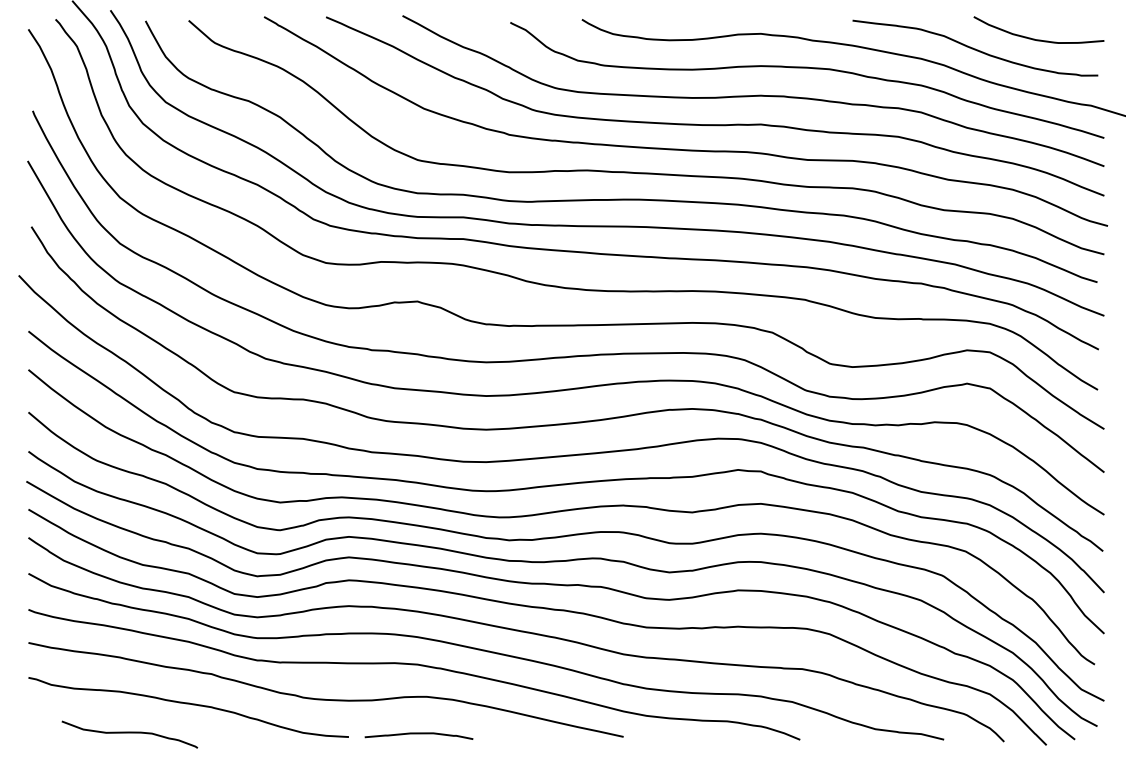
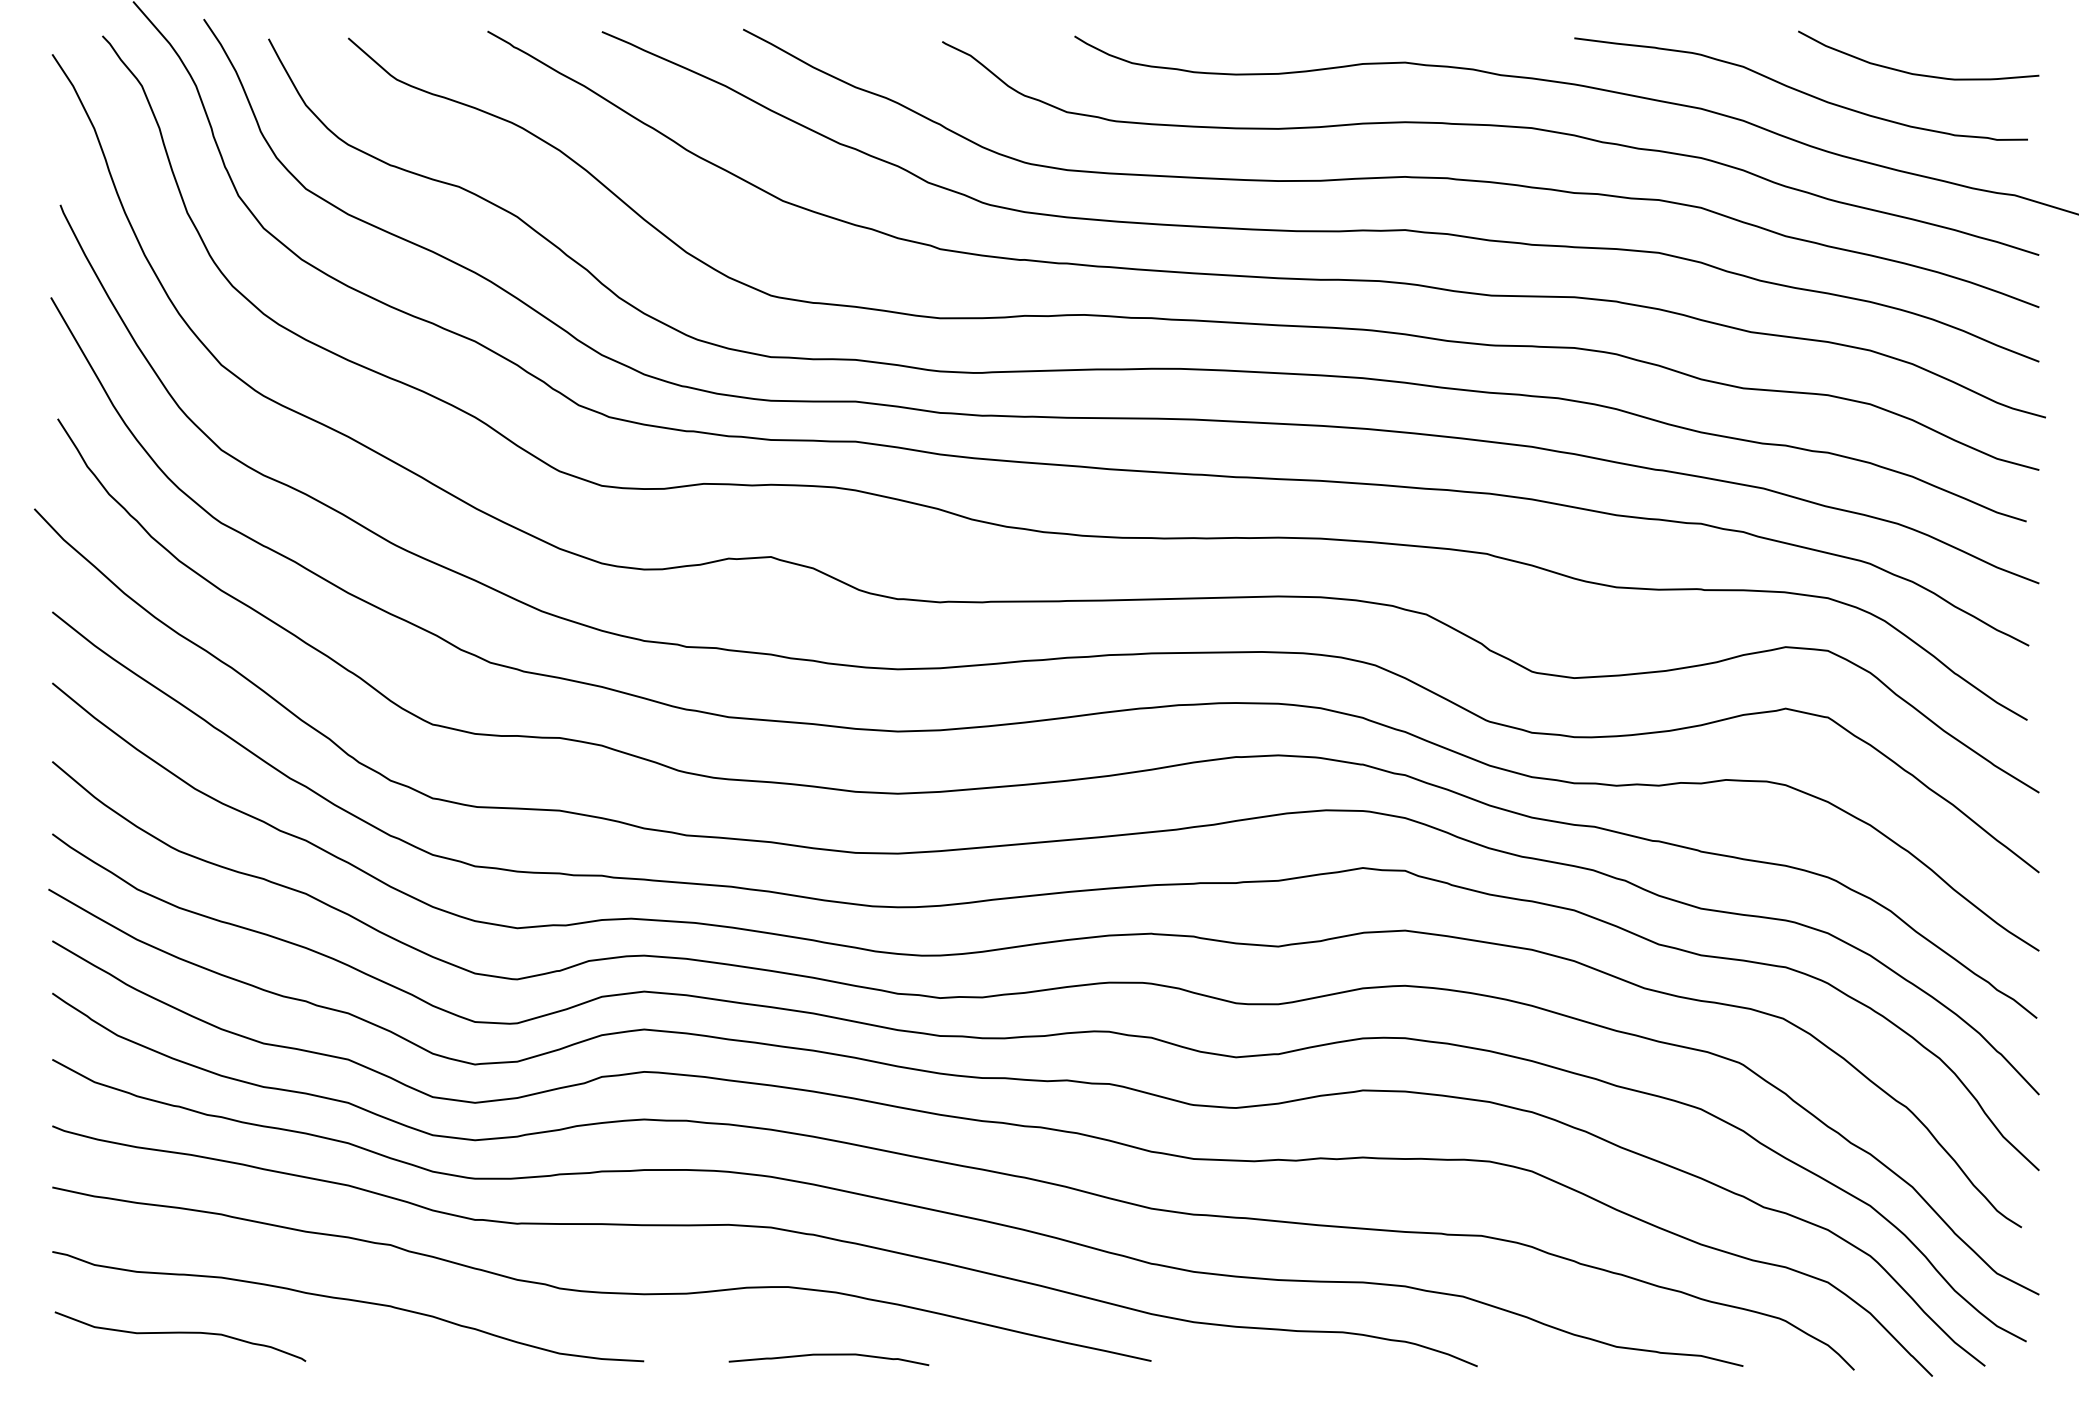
curve: (129, 733) -> (179, 1334), moved
curve: (418, 734) -> (828, 1356), moved

